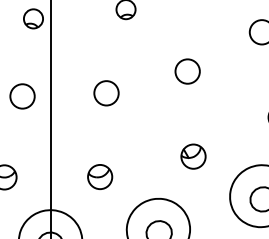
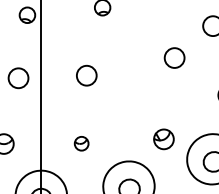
circle: (187, 71) -> (174, 58), moved
part: (193, 156) -> (163, 139), moved
part: (100, 176) -> (81, 143), size x0.7

